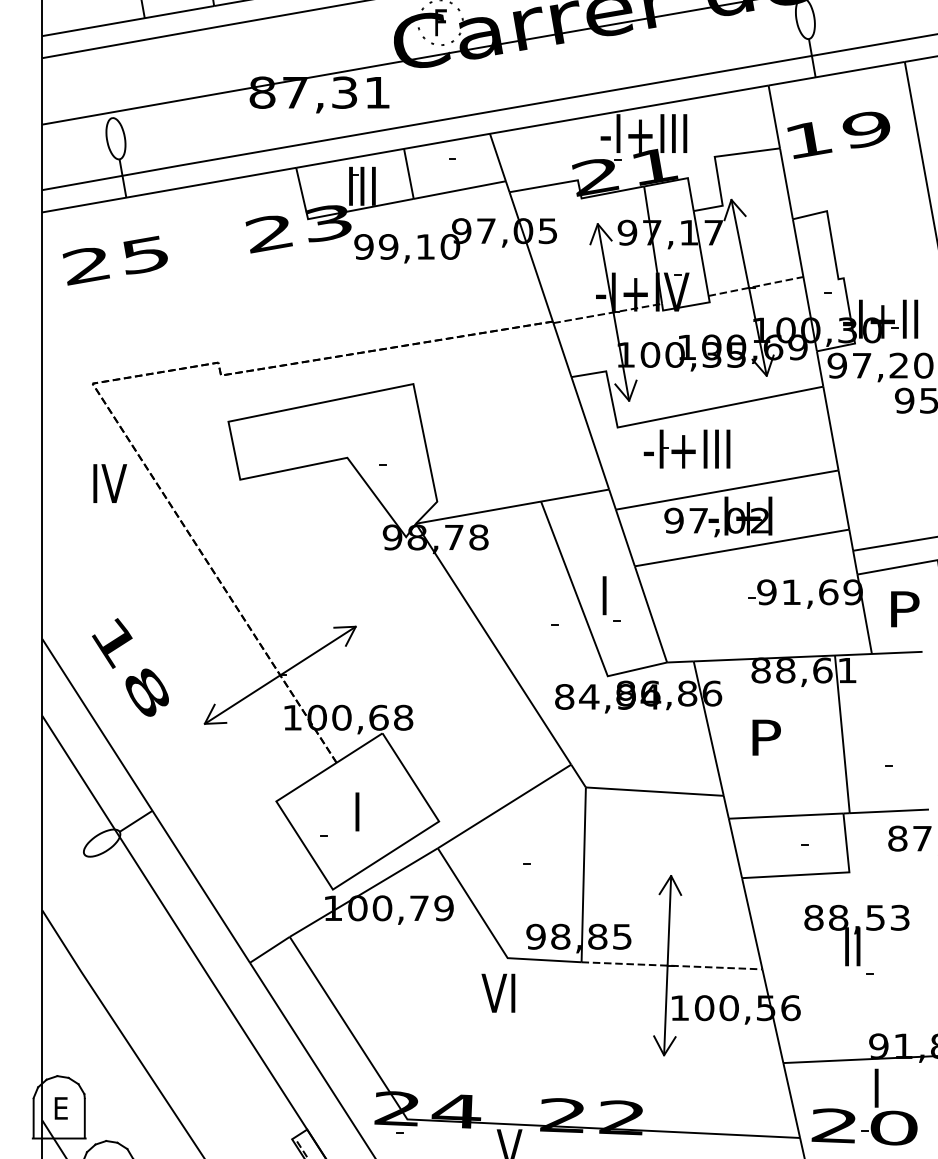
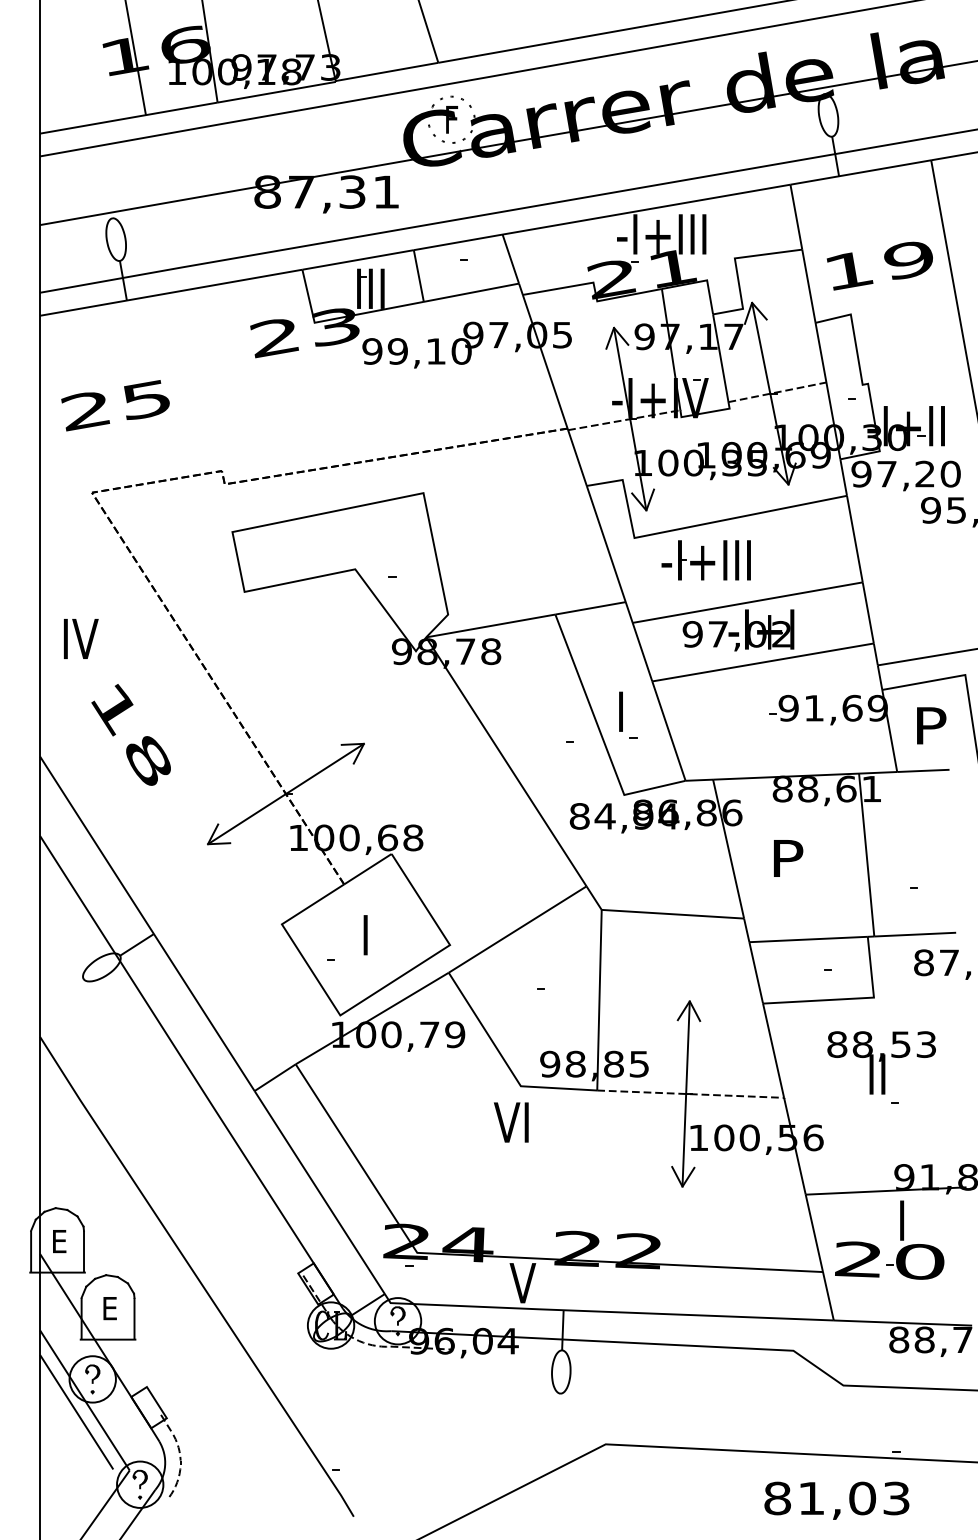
text: (838, 134) -> (879, 265), moved
text: (115, 260) -> (115, 405), moved
text: (110, 483) -> (81, 638), moved
text: (129, 667) -> (130, 734), moved

